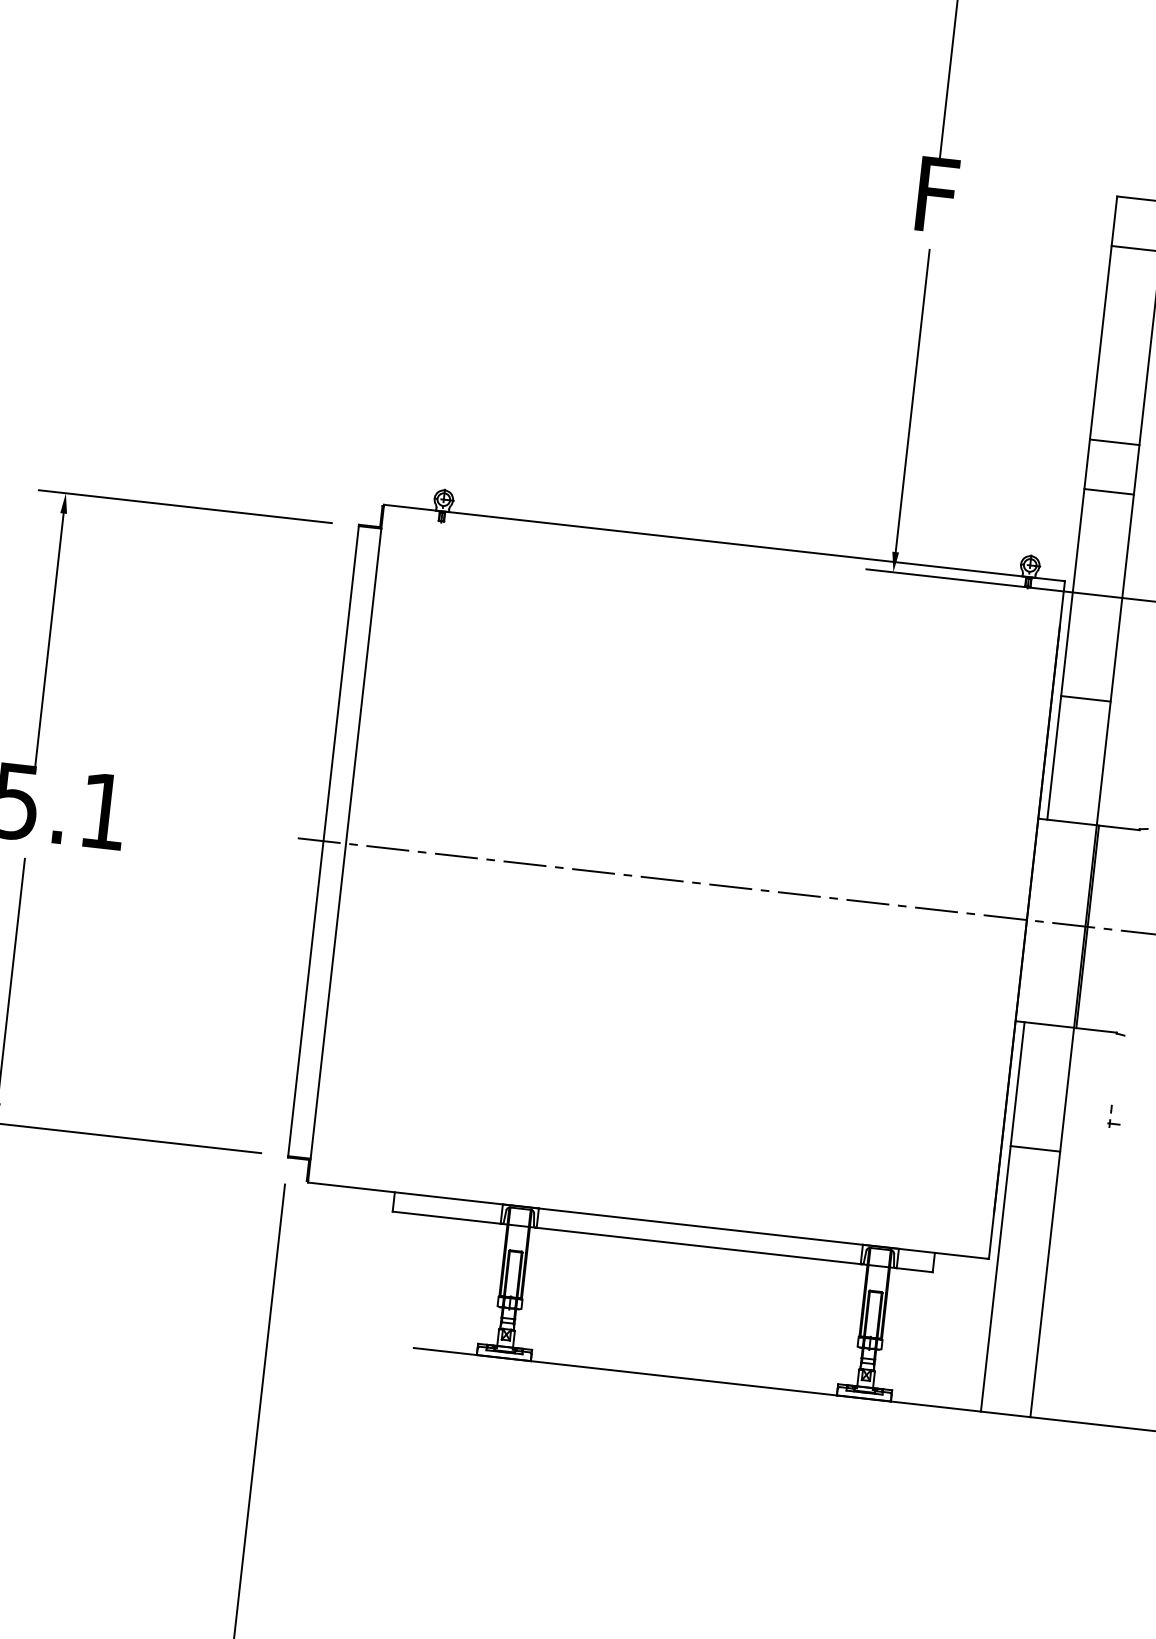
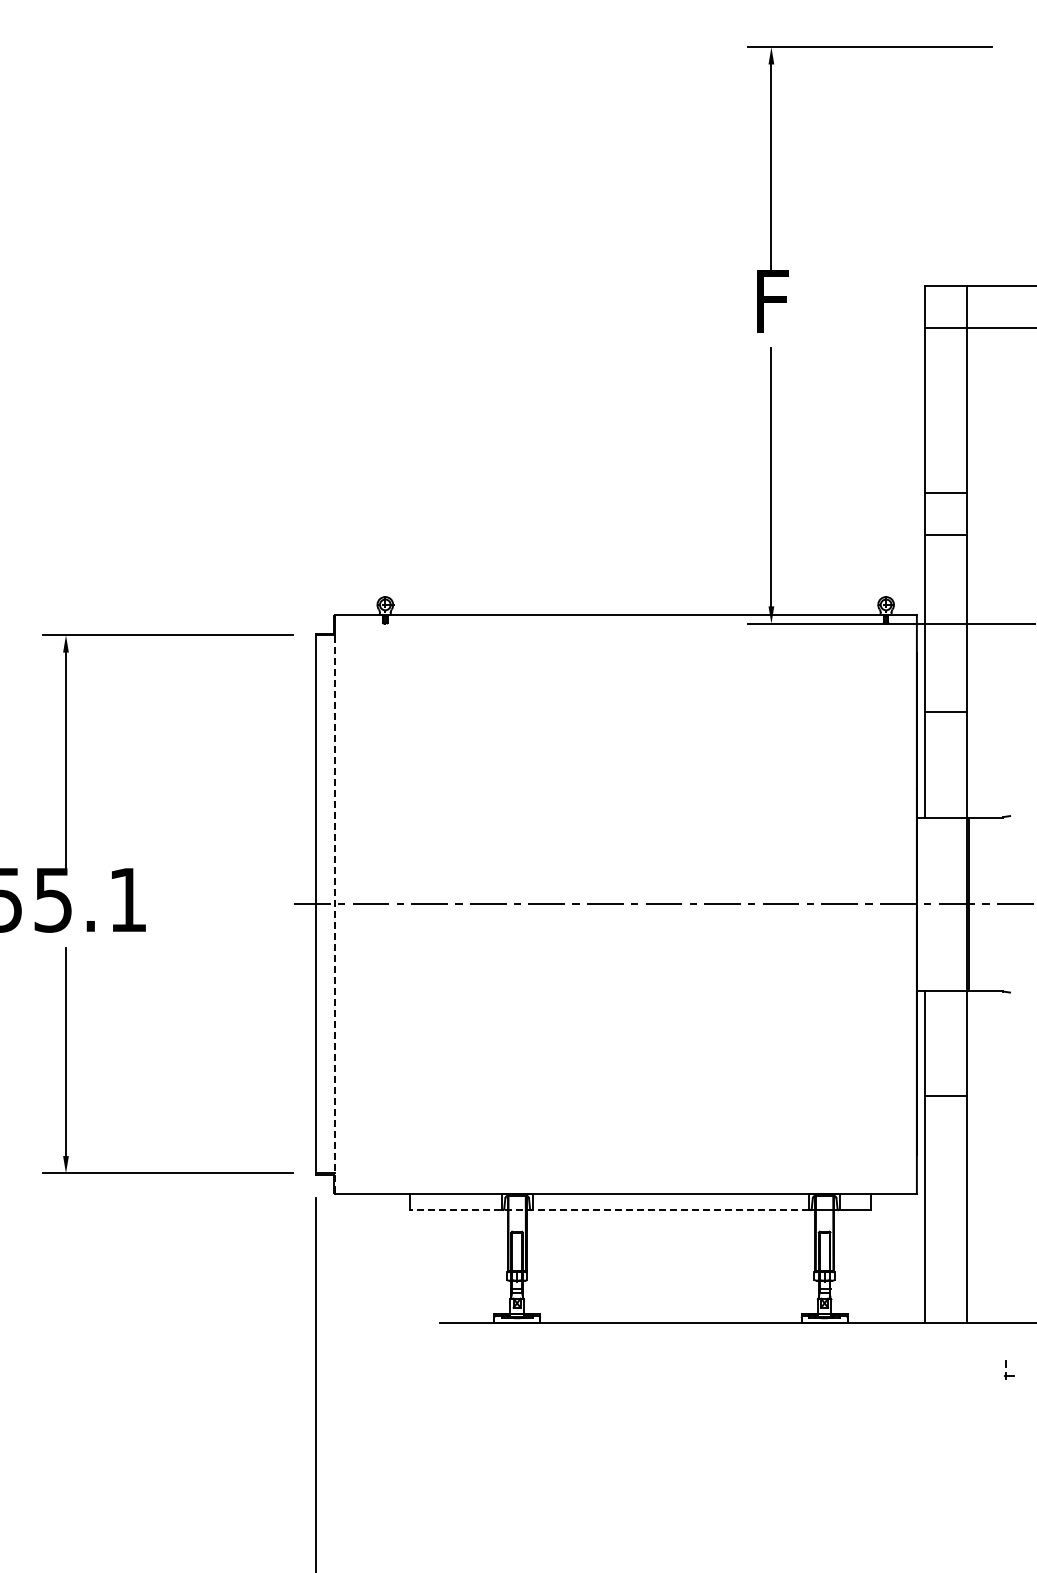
line: (344, 854) -> (335, 913), solid -> dashed
part: (1114, 1116) -> (1009, 1369), moved
line: (626, 1238) -> (609, 1210), solid -> dashed

